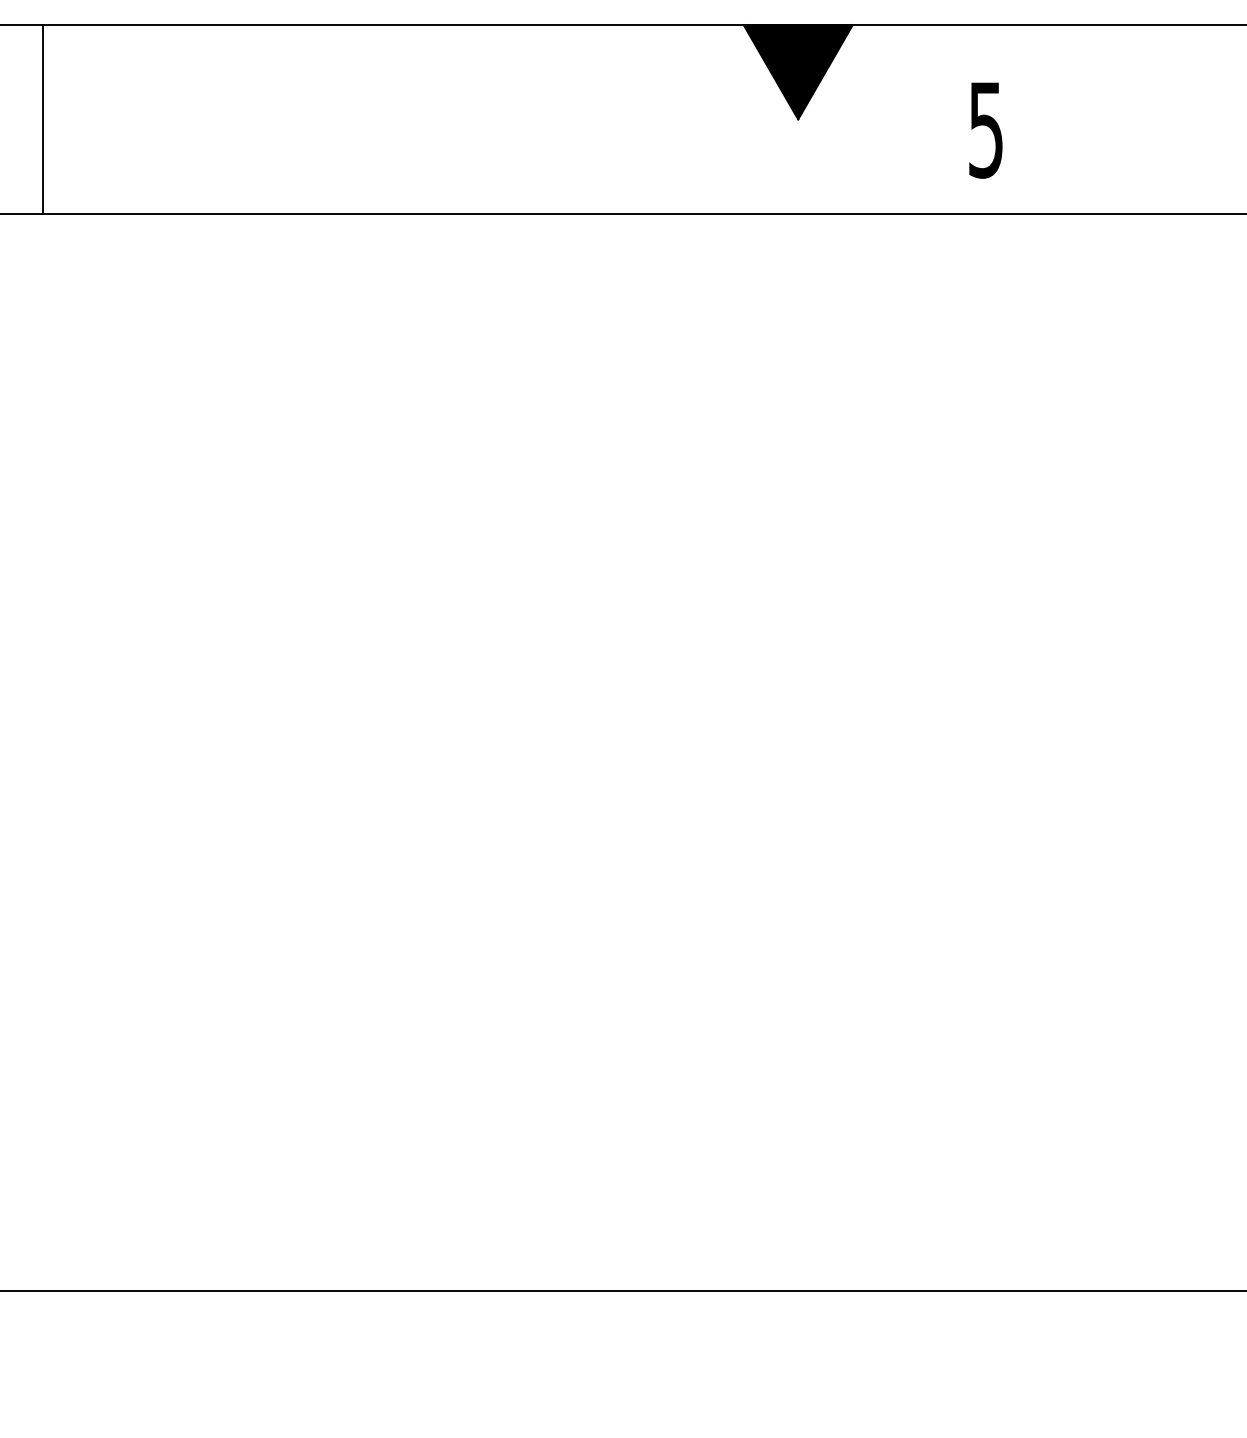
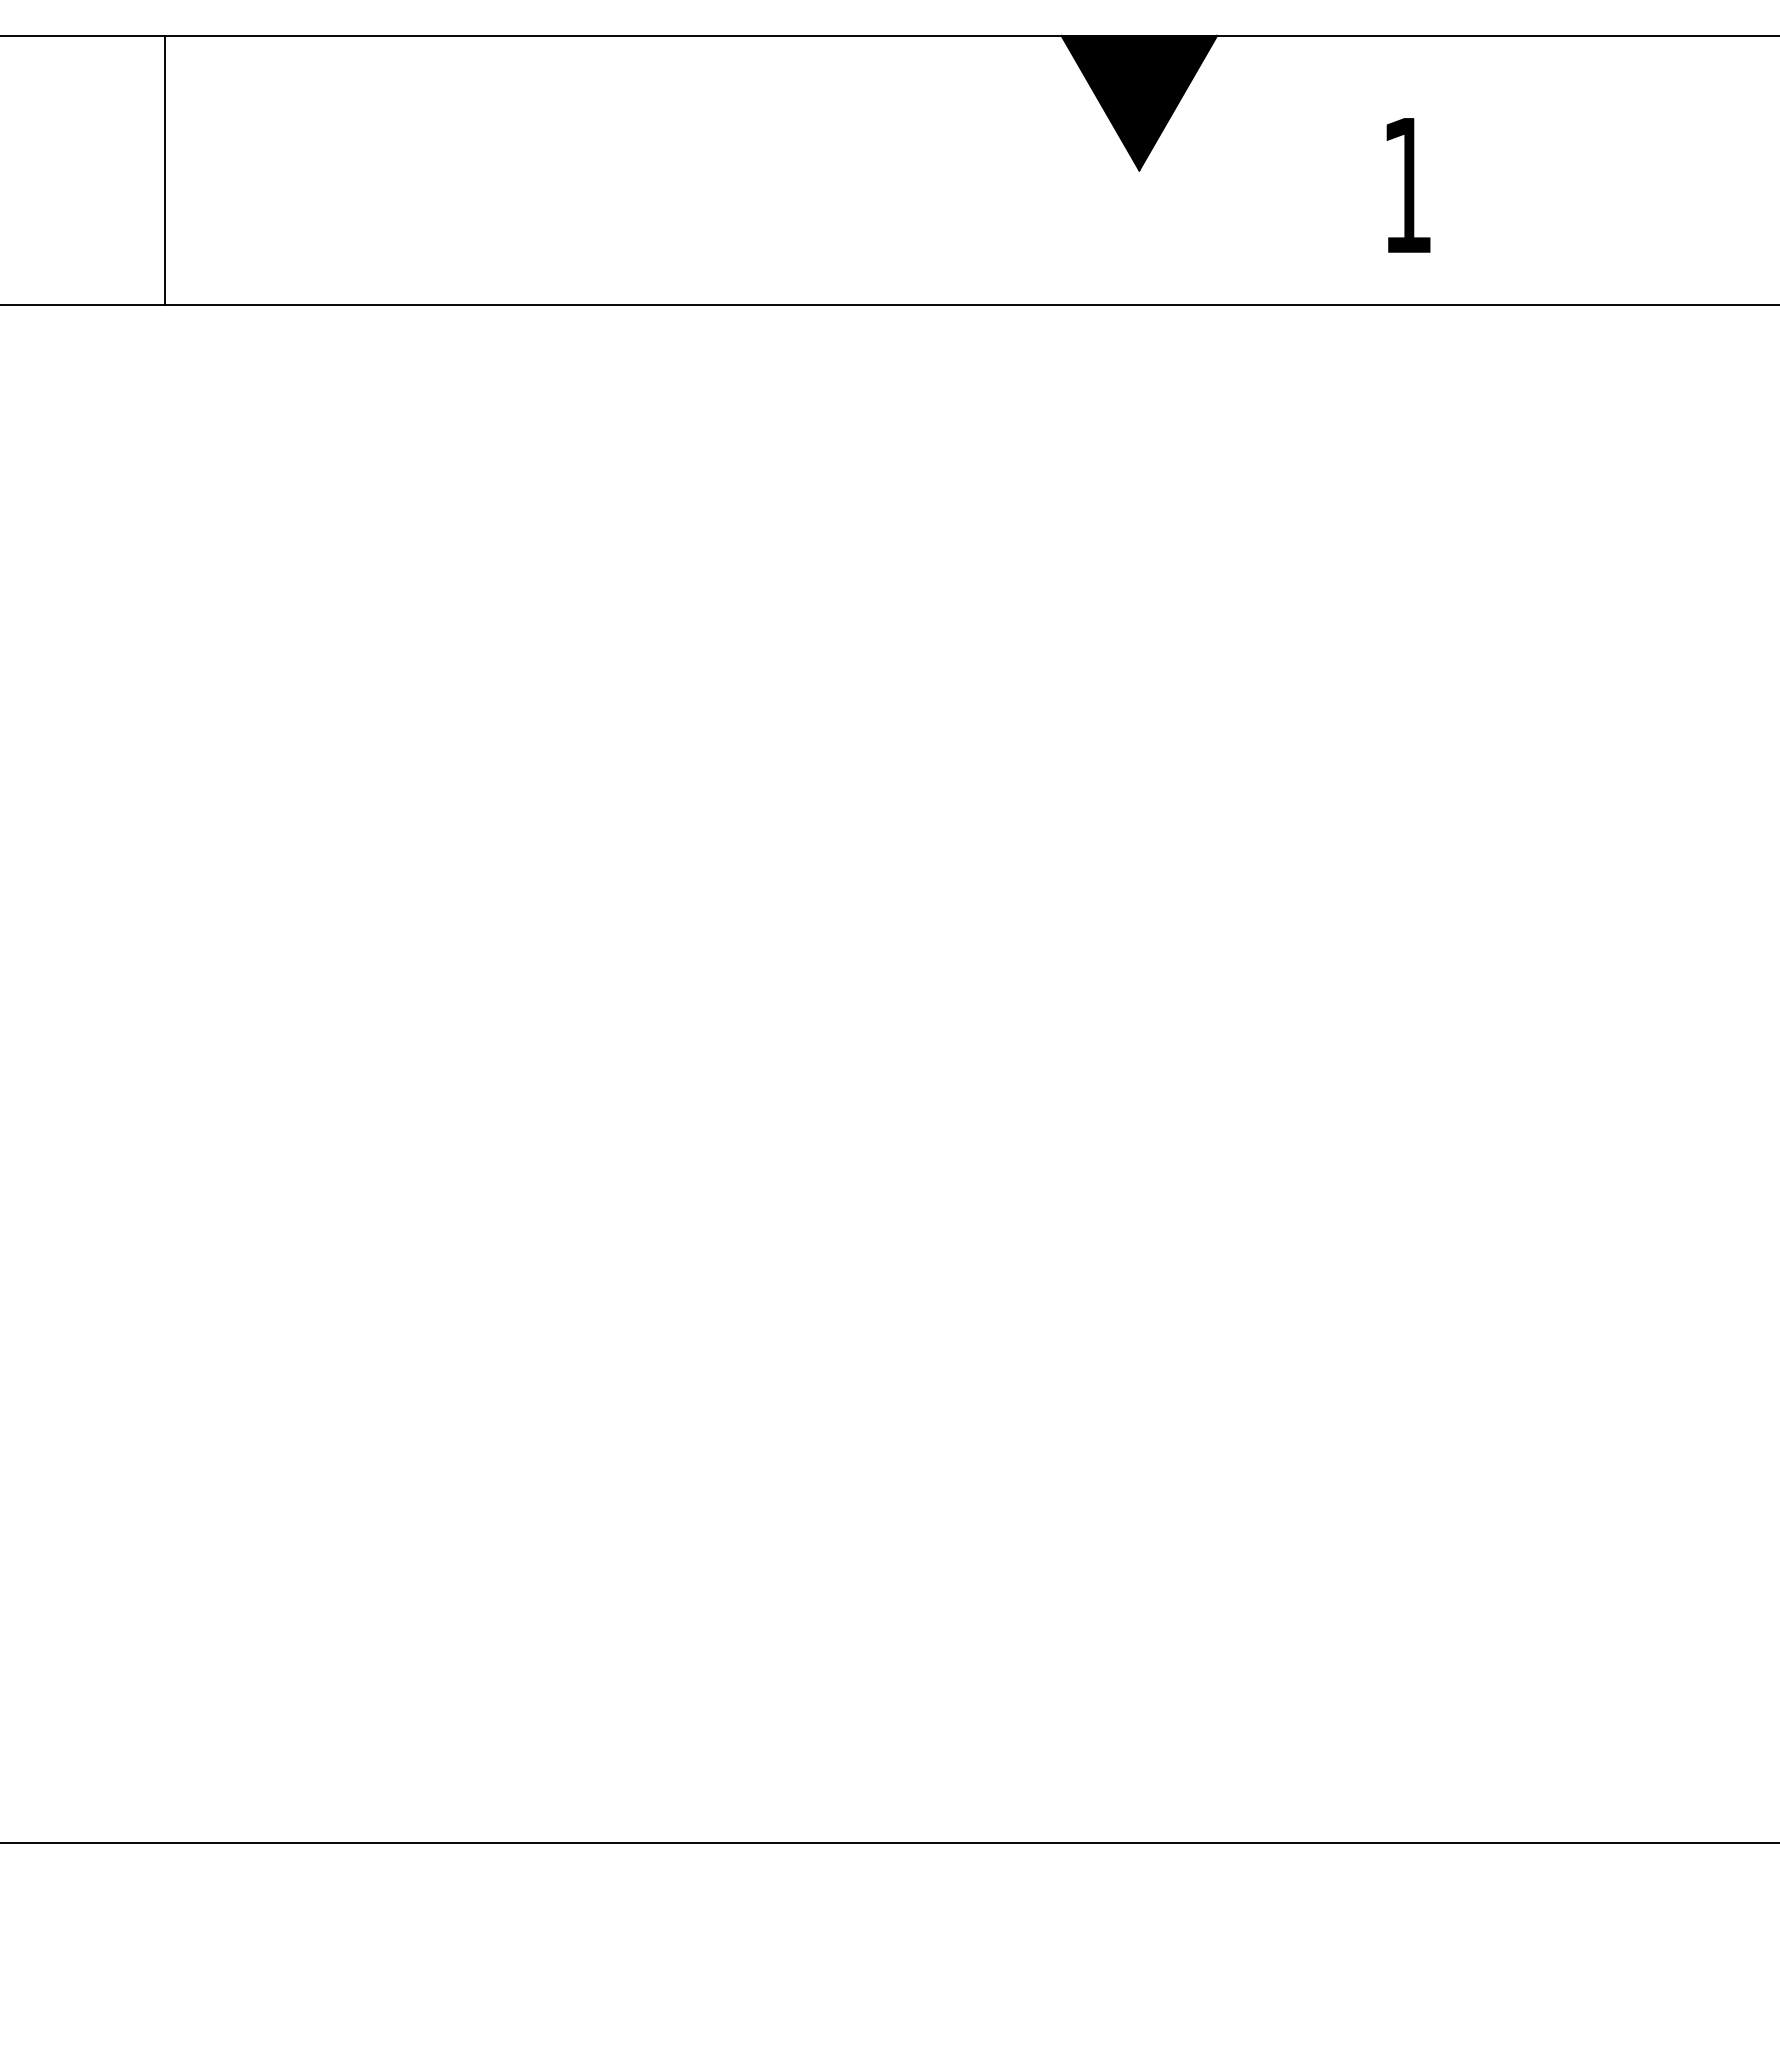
line: (43, 119) -> (165, 170), moved
text: (985, 130) -> (1406, 186), 5 -> 1

